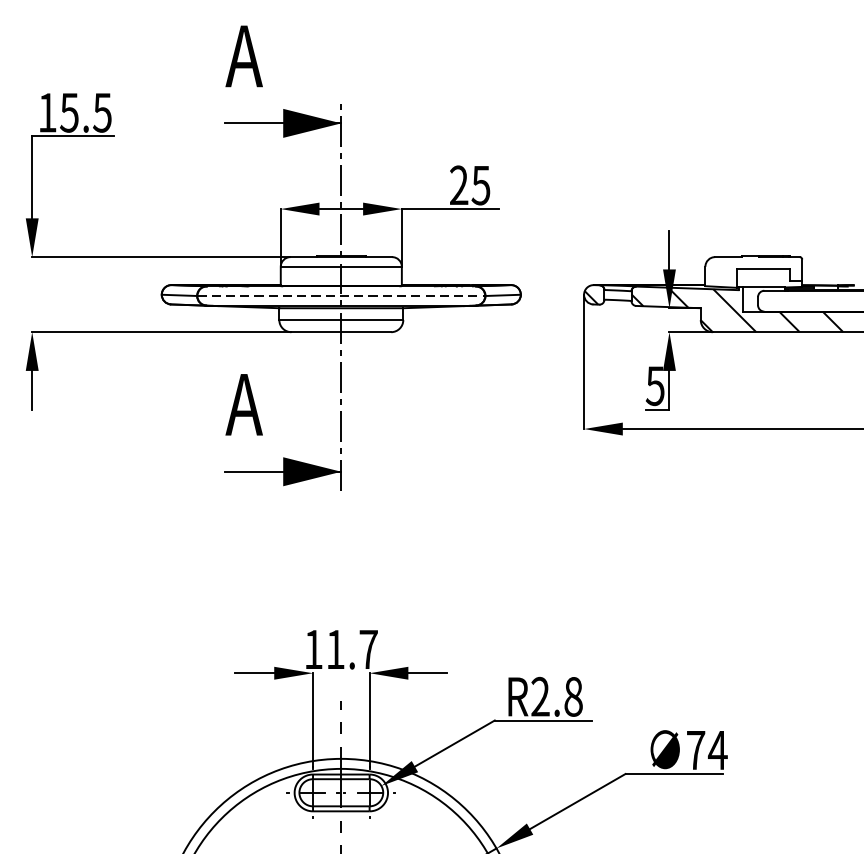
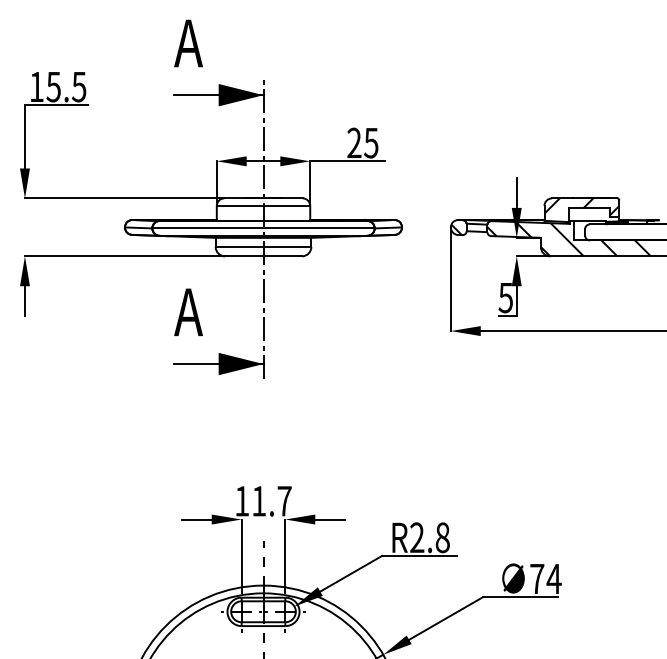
hatch: (753, 267) -> (581, 206), added
line: (342, 296) -> (264, 228), dashed -> solid

